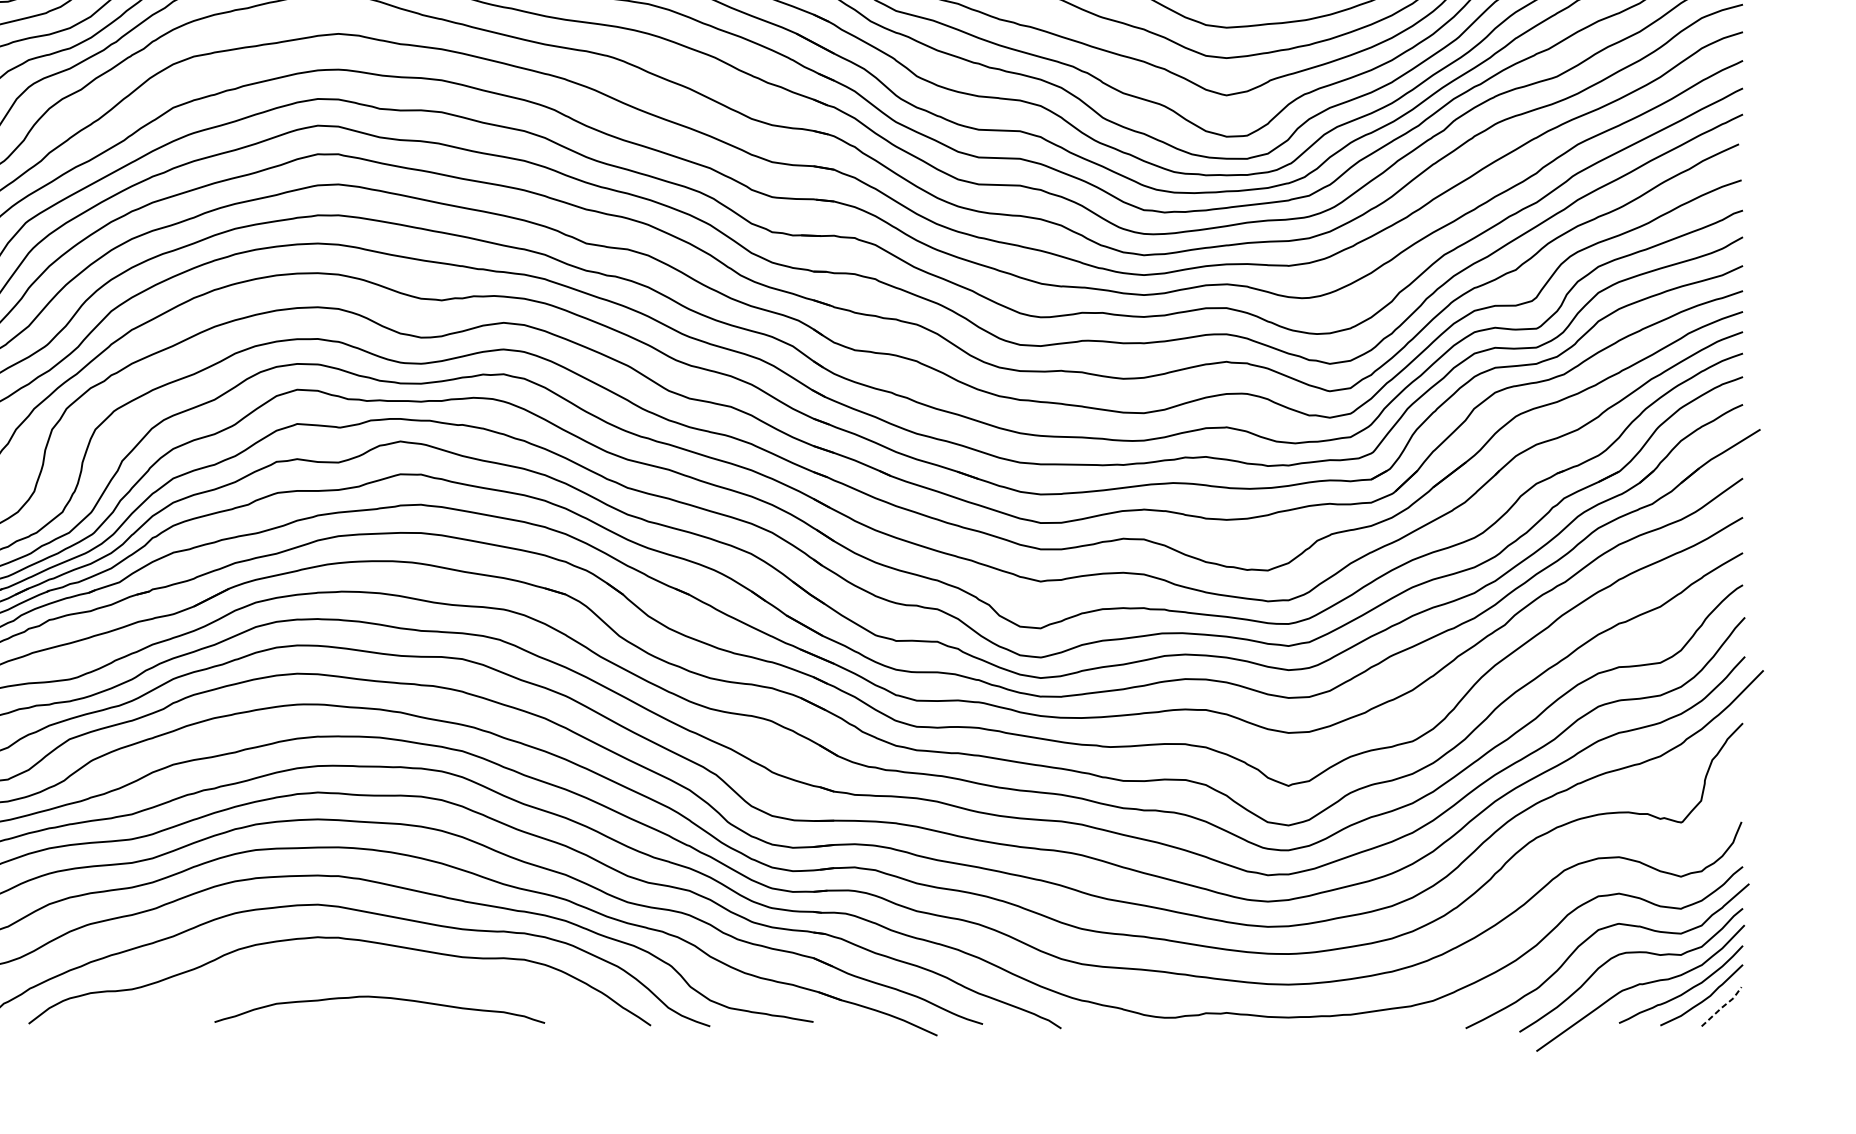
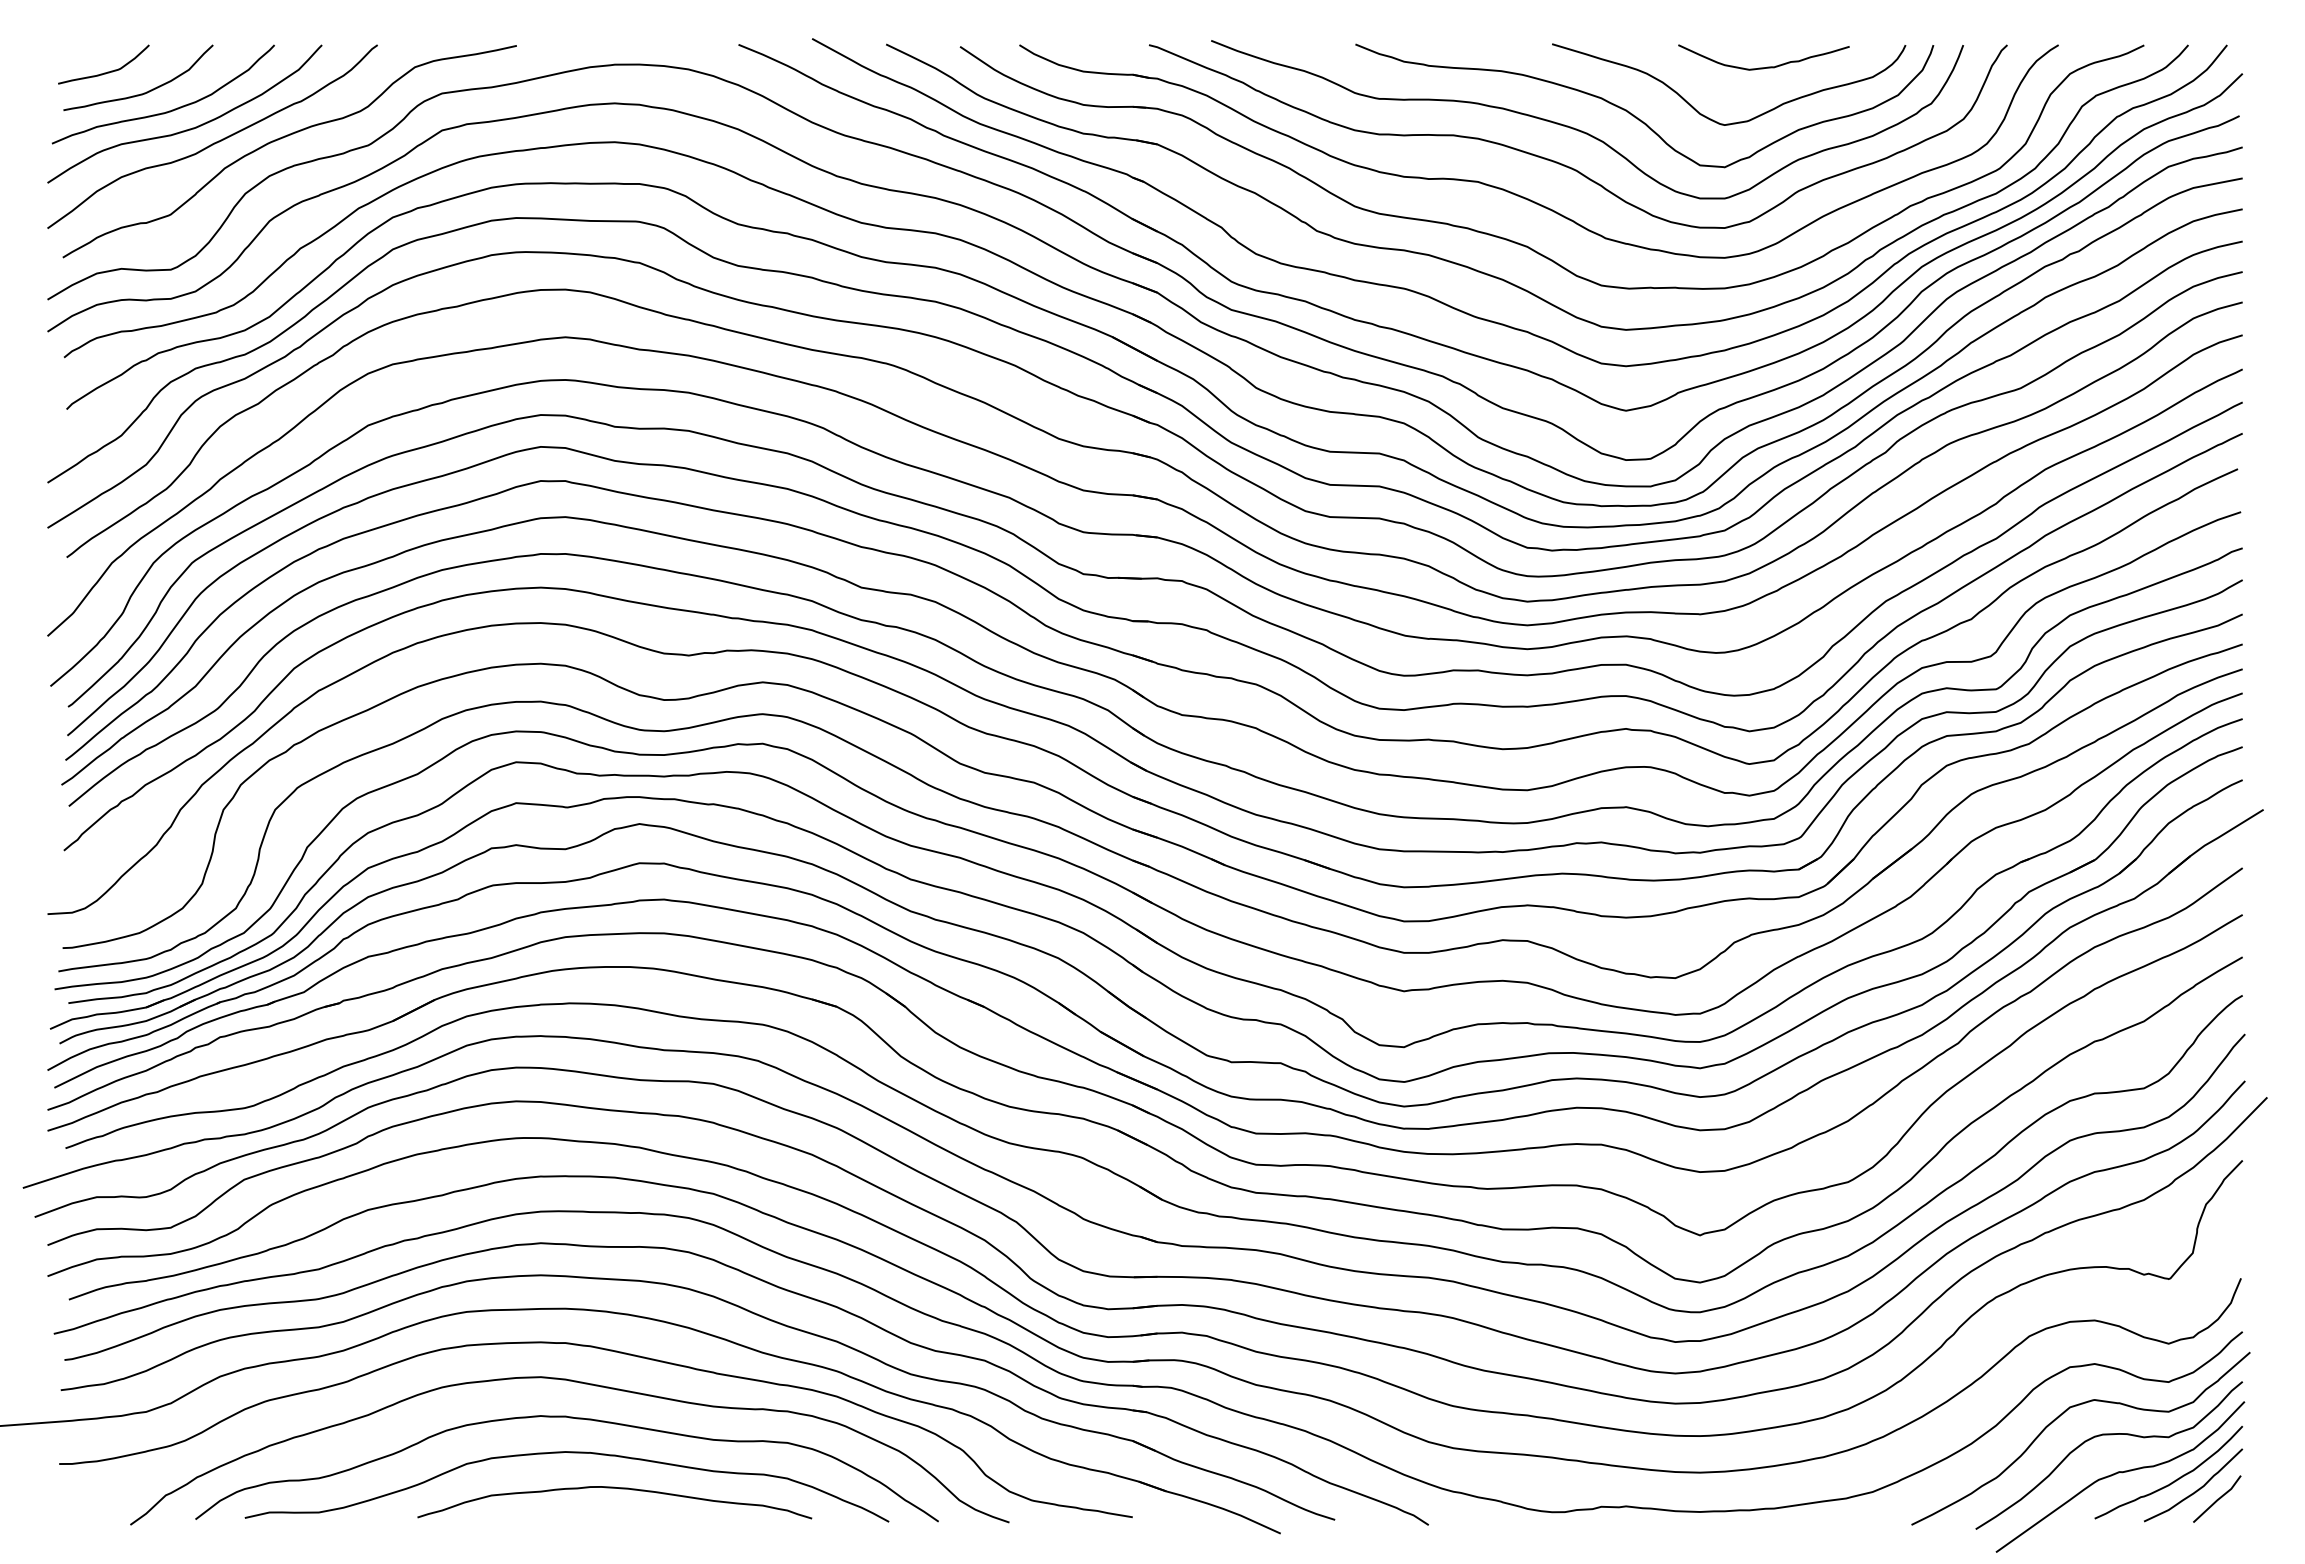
curve: (341, 968) -> (569, 1453), added
line: (1722, 1007) -> (2218, 1499), dashed -> solid

